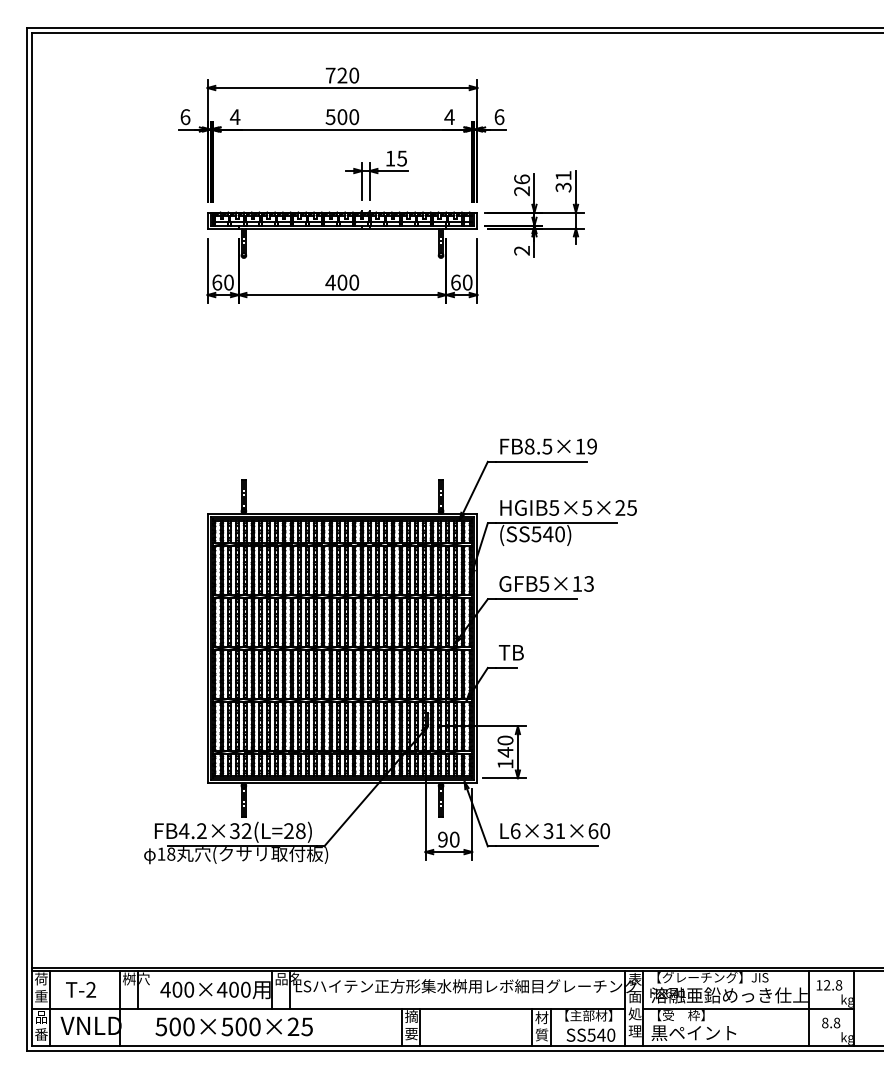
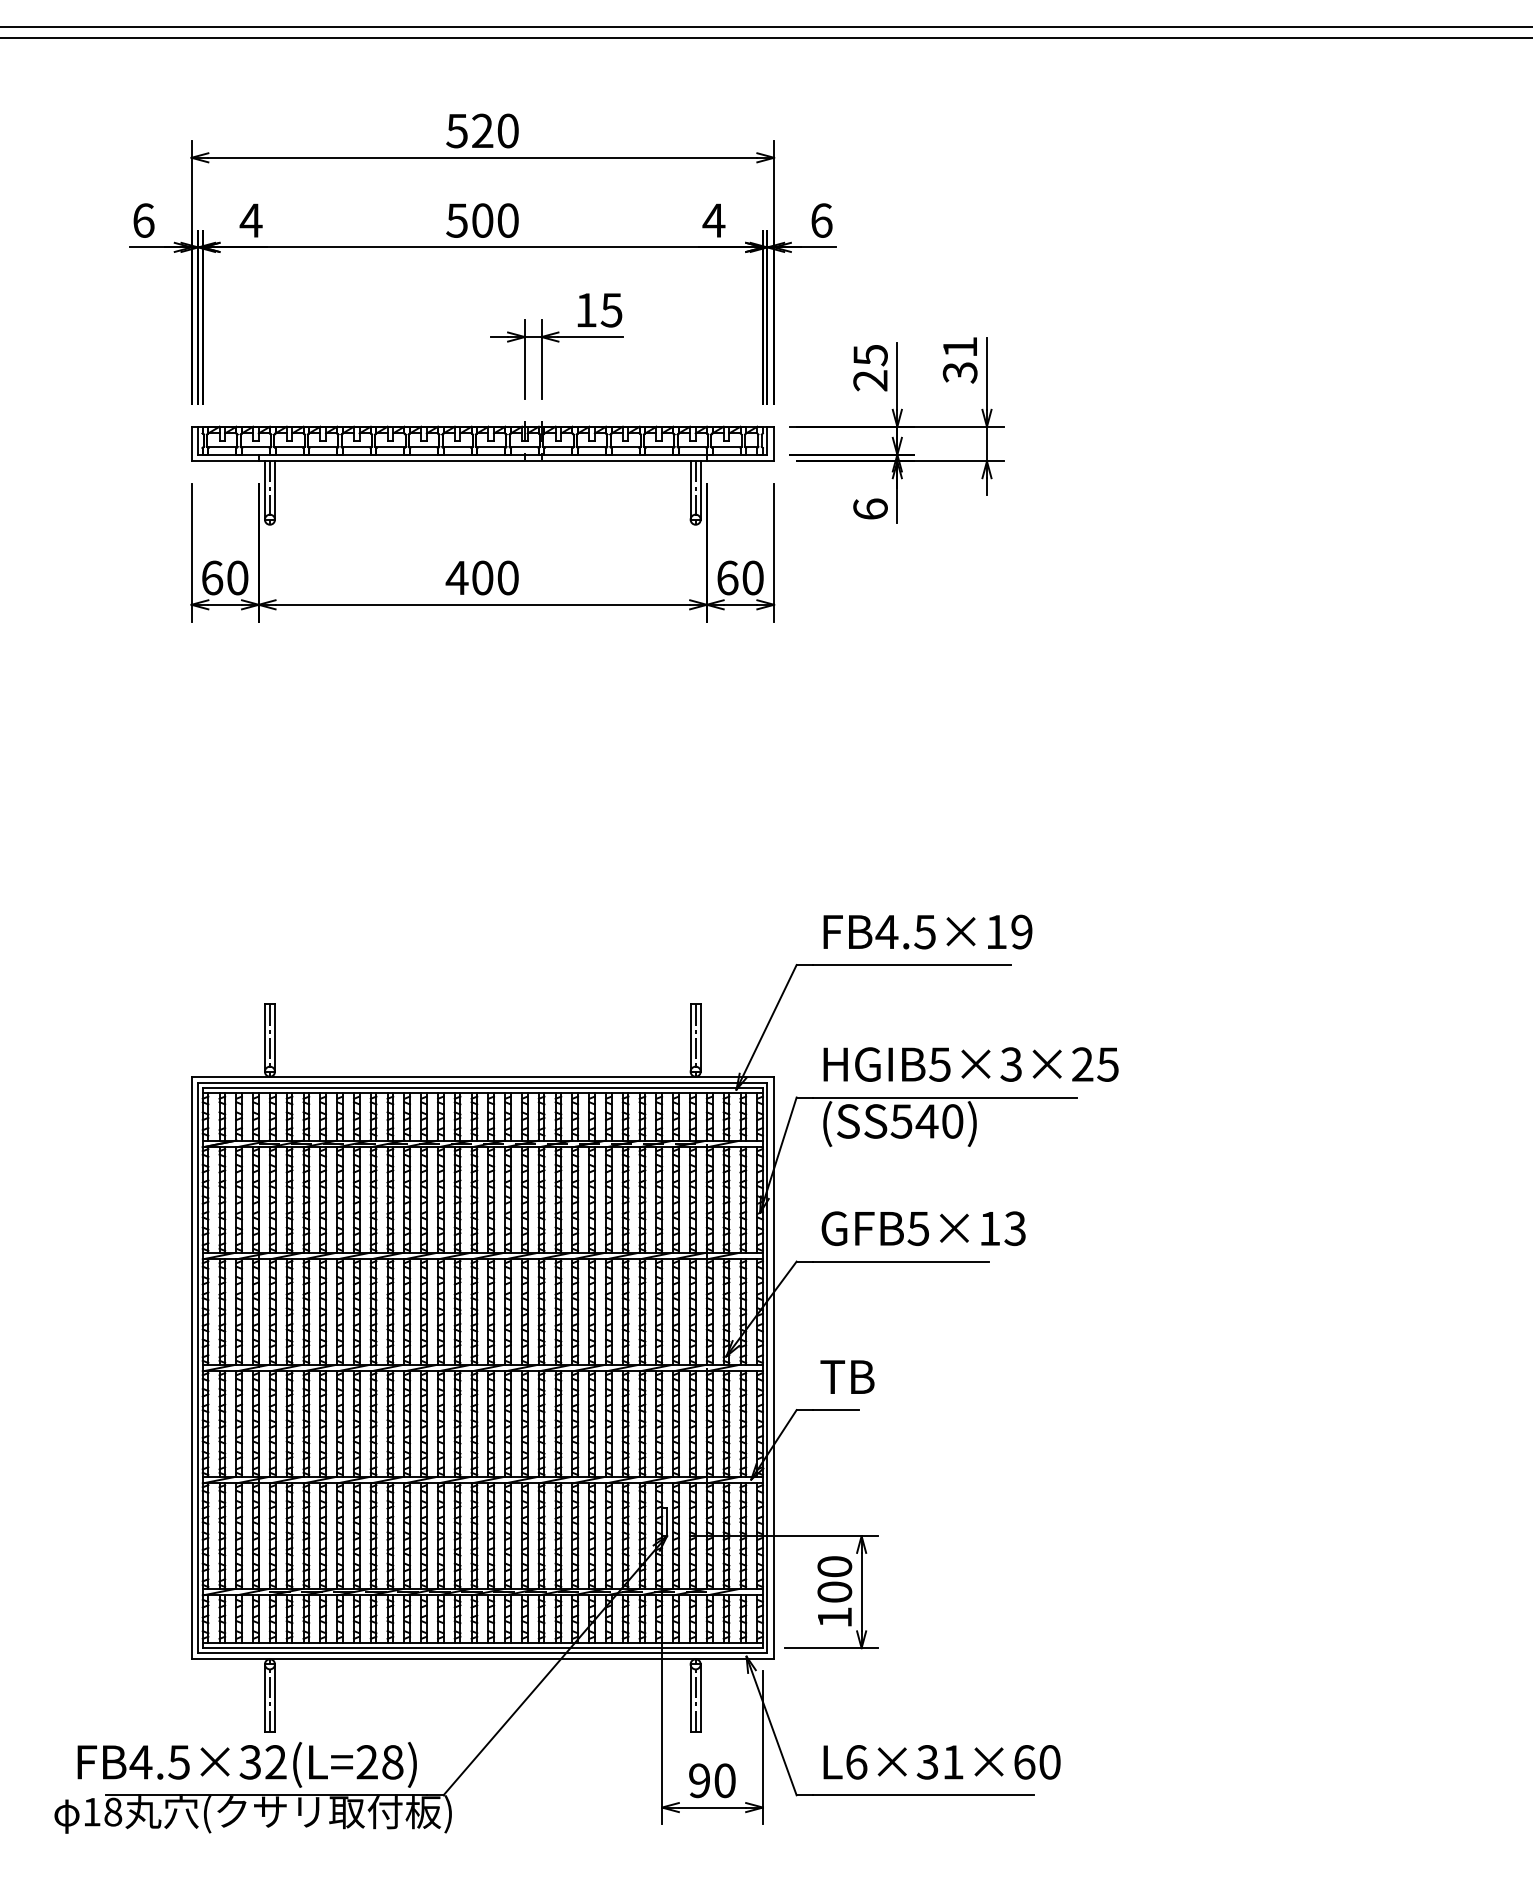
text: (330, 75) -> (456, 130), 720 -> 520
text: (521, 179) -> (869, 355), 26 -> 25
text: (522, 250) -> (871, 508), 2 -> 6
text: (529, 446) -> (886, 931), FB8.5×19 -> FB4.5×19
text: (587, 507) -> (1011, 1063), HGIB5×5×25 -> HGIB5×3×25
text: (505, 752) -> (834, 1592), 140 -> 100
text: (201, 831) -> (178, 1763), FB4.2×32(L=28) -> FB4.5×32(L=28)

